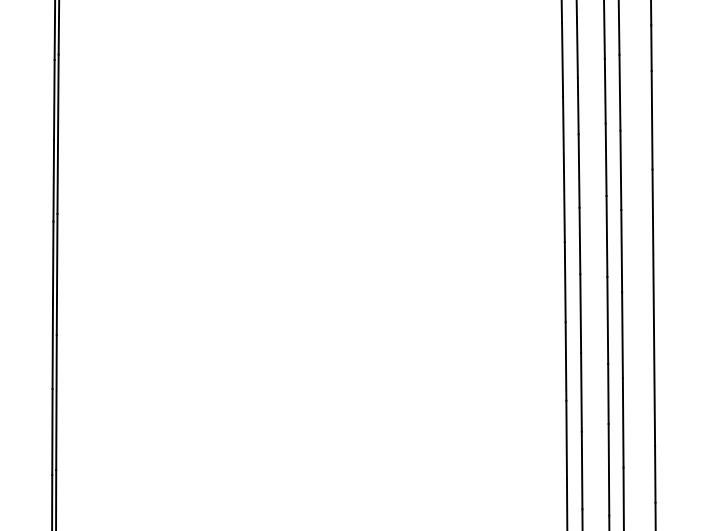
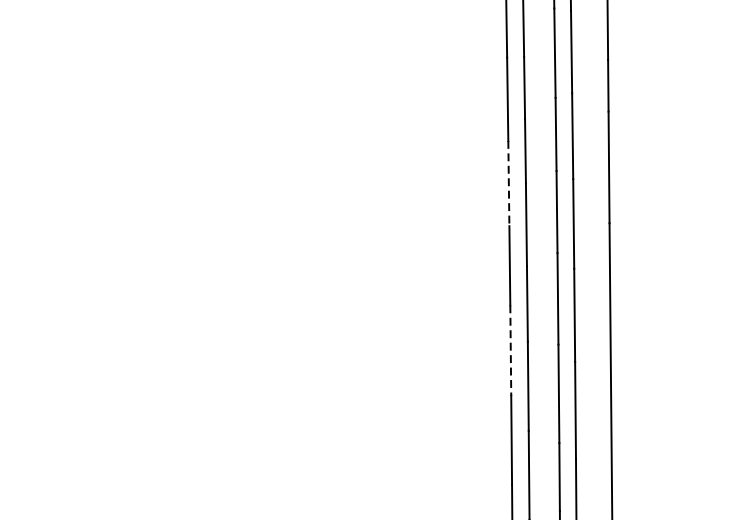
line: (563, 134) -> (508, 183), solid -> dashed
line: (565, 282) -> (511, 350), solid -> dashed

